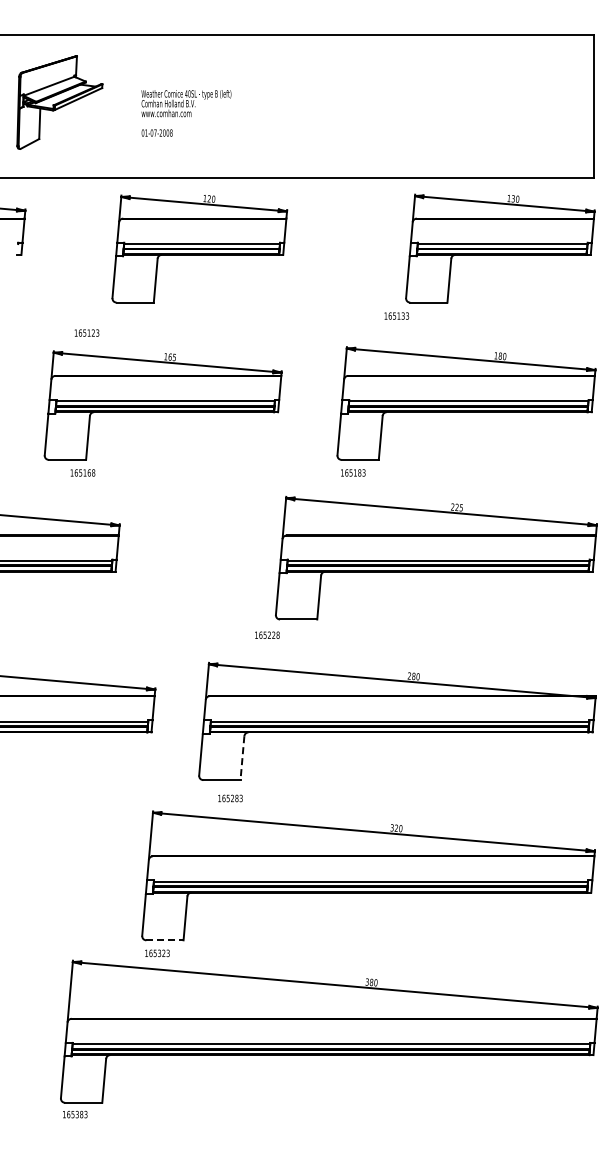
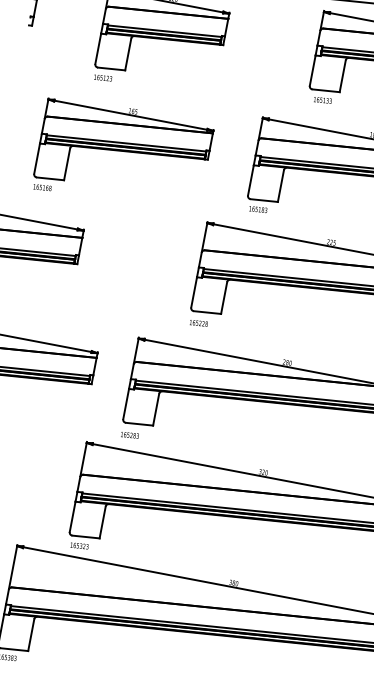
text: (396, 315) -> (322, 99), moved
text: (86, 332) -> (102, 77), moved
text: (82, 472) -> (42, 187), moved
text: (267, 634) -> (198, 322), moved
line: (242, 758) -> (156, 409), dashed -> solid
text: (230, 798) -> (129, 435), moved
line: (164, 940) -> (85, 537), dashed -> solid

